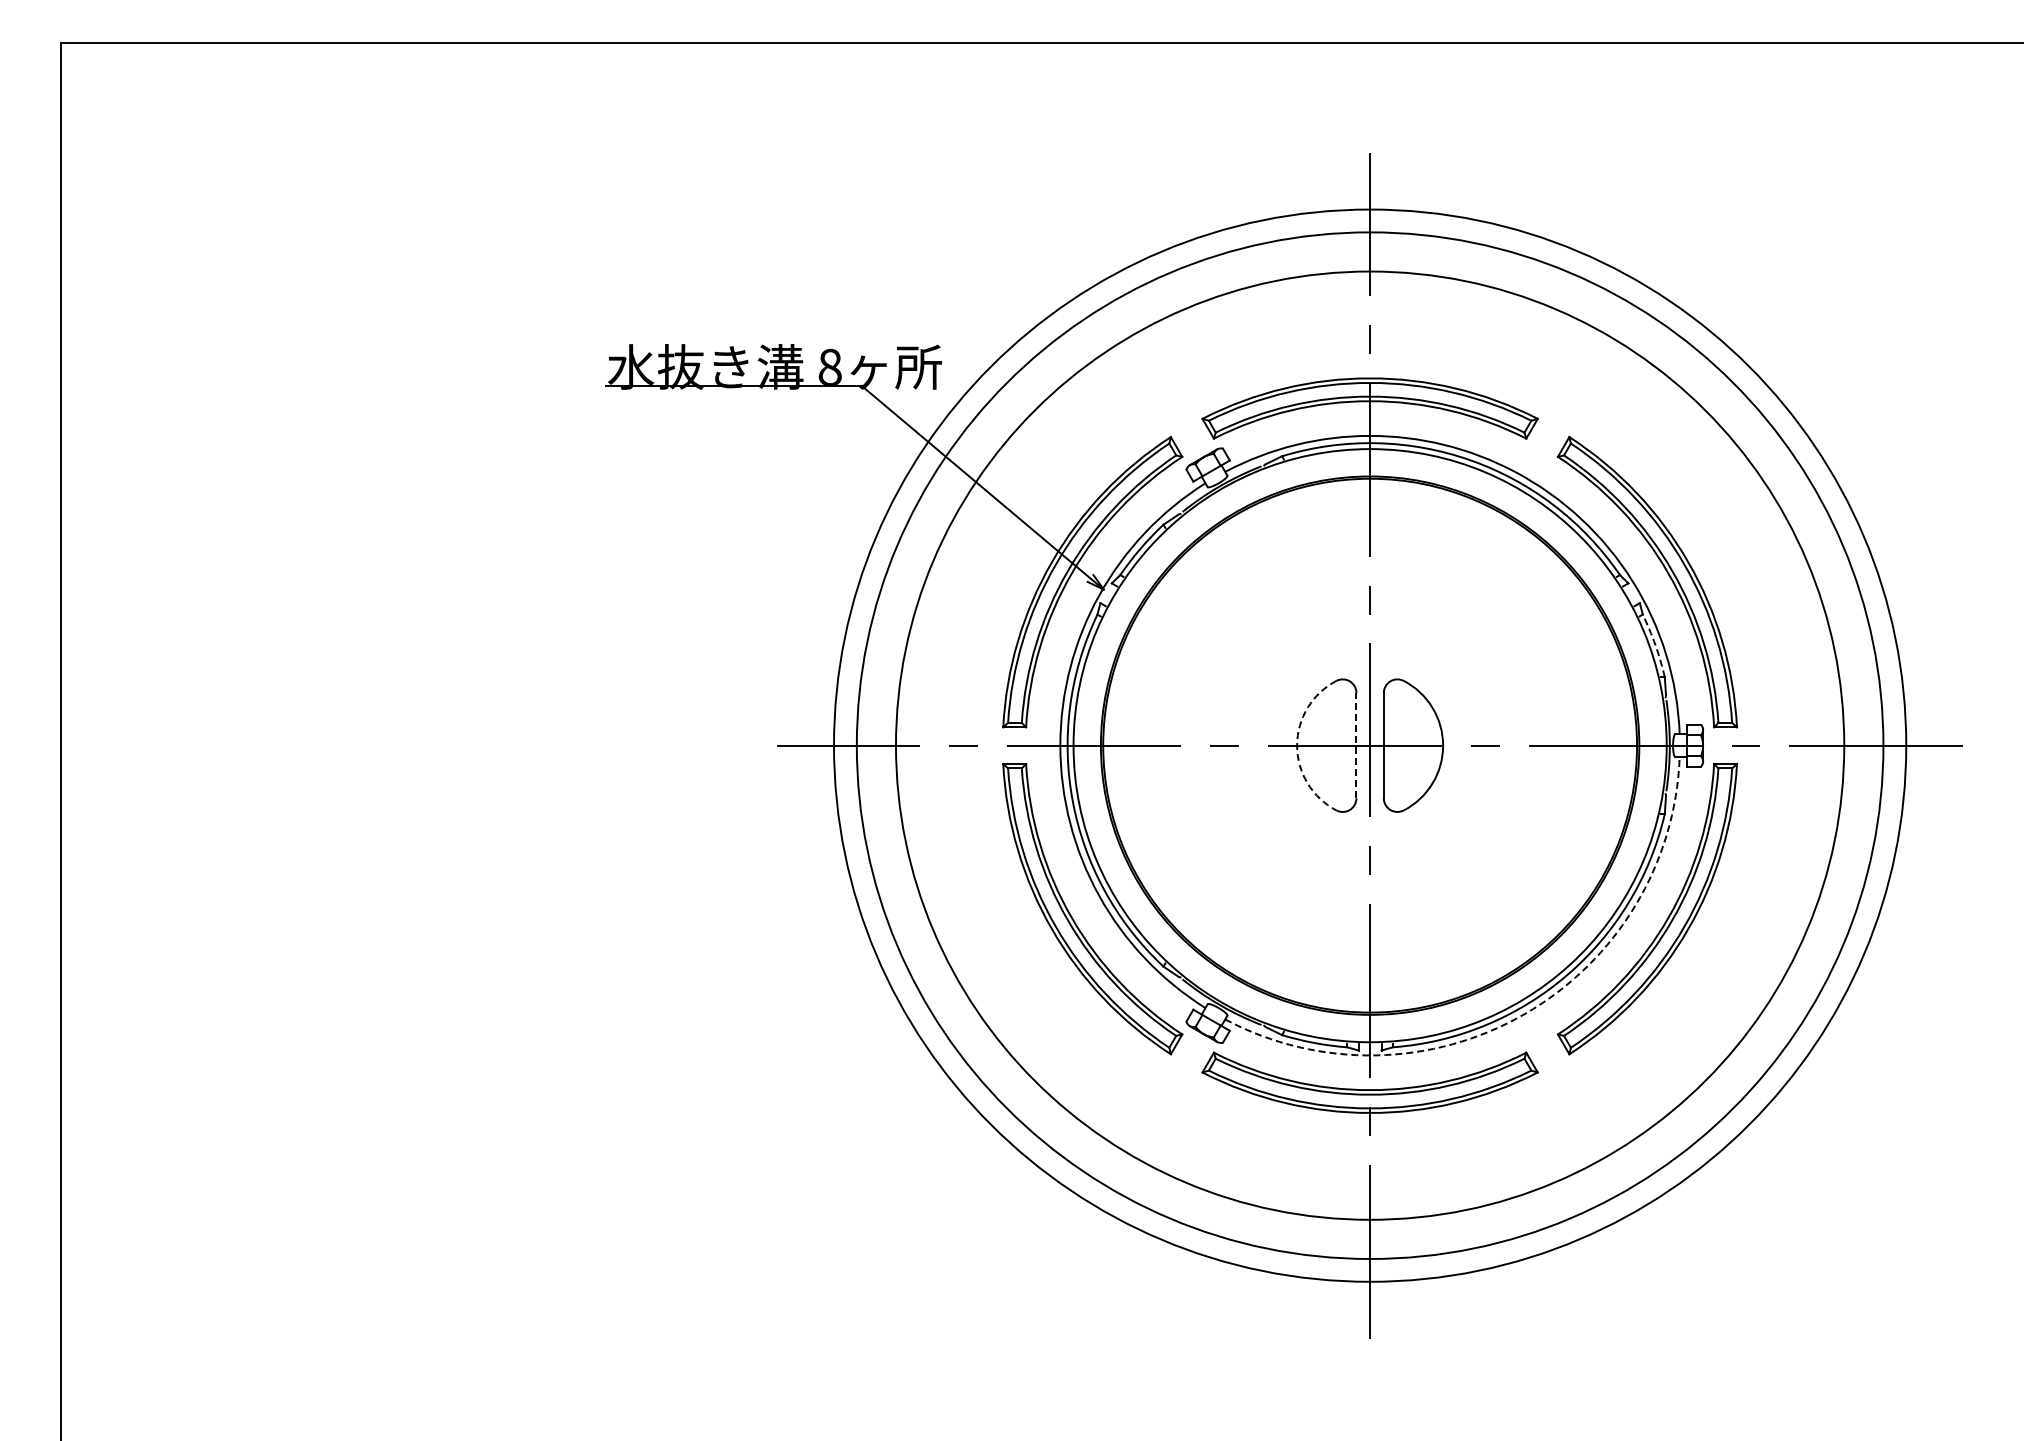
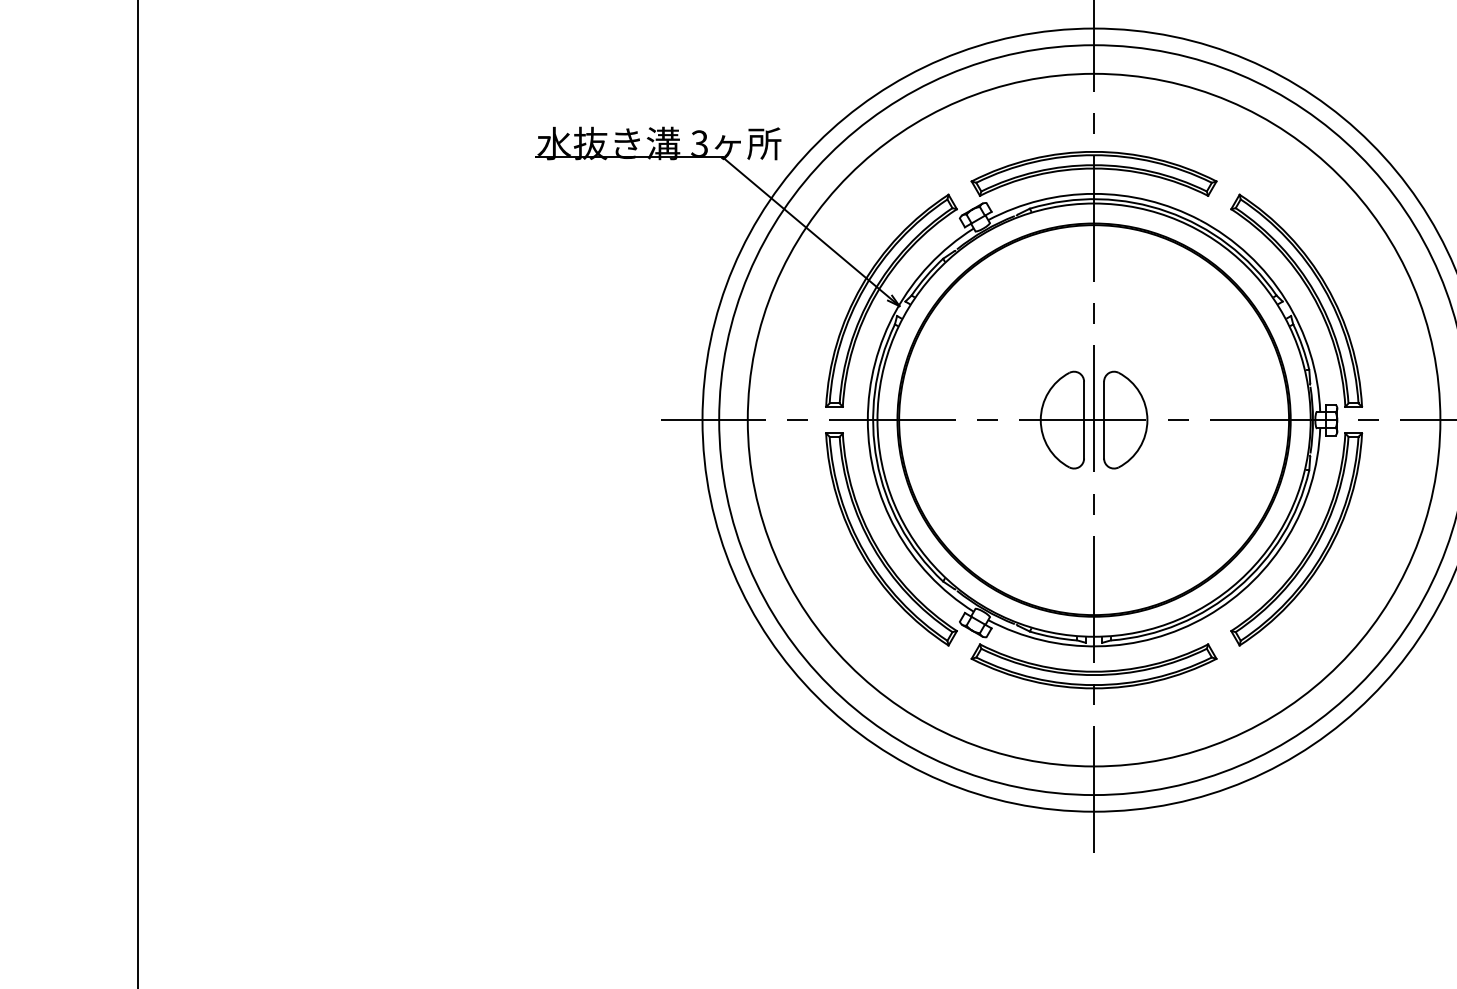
text: (829, 366) -> (699, 143), 8 -> 3
arc: (1655, 645) -> (1302, 346), dashed -> solid
arc: (1297, 745) -> (1041, 420), dashed -> solid
line: (1356, 745) -> (1084, 420), dashed -> solid
arc: (1525, 1013) -> (1207, 615), dashed -> solid

